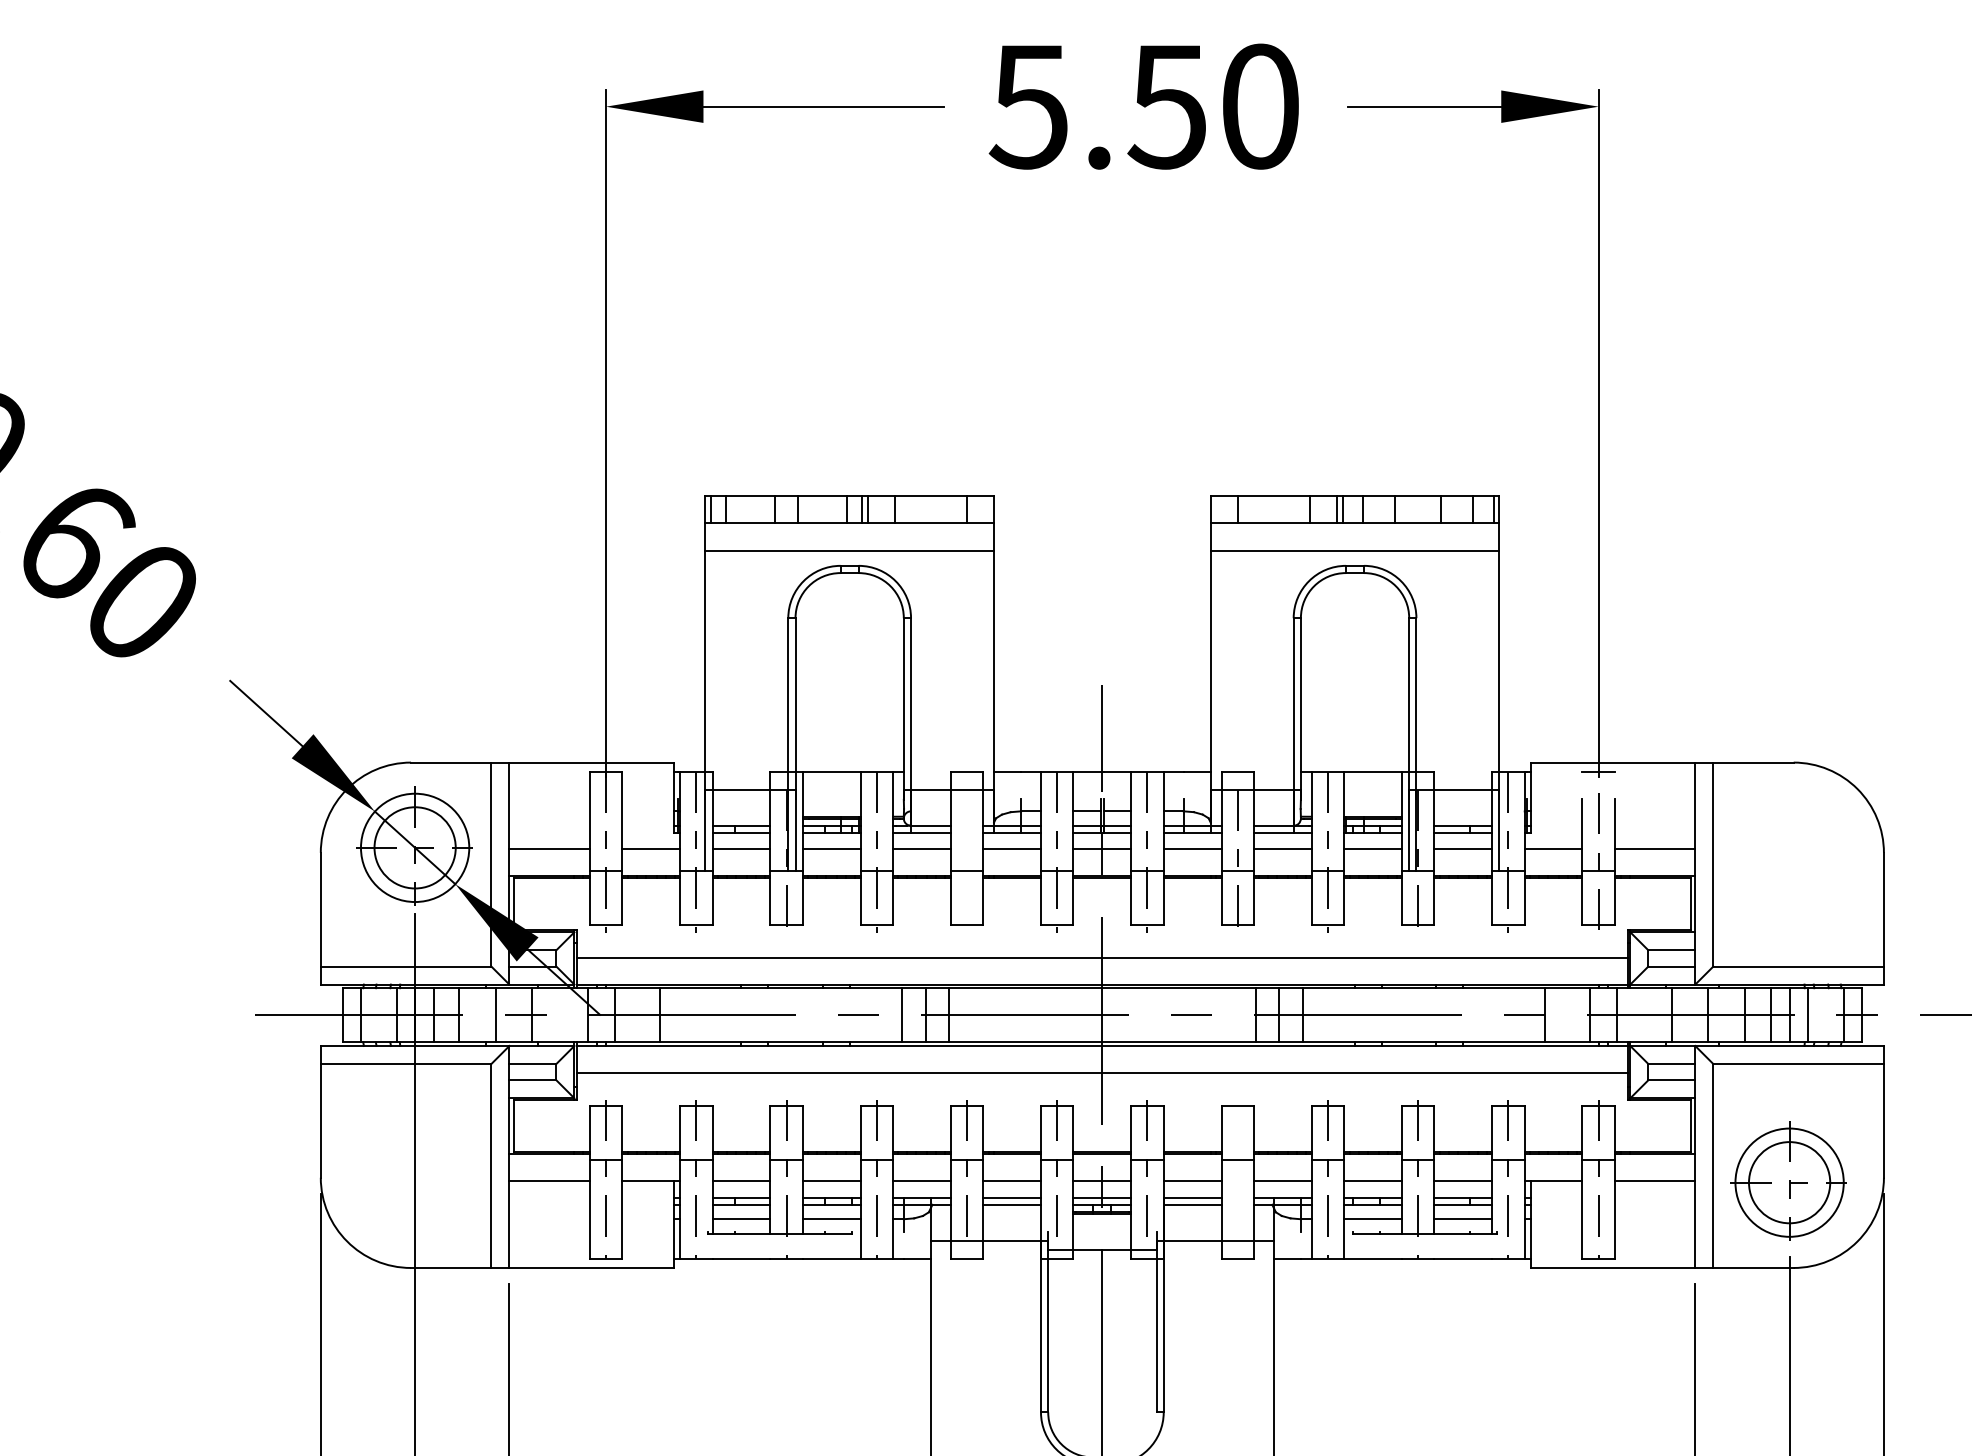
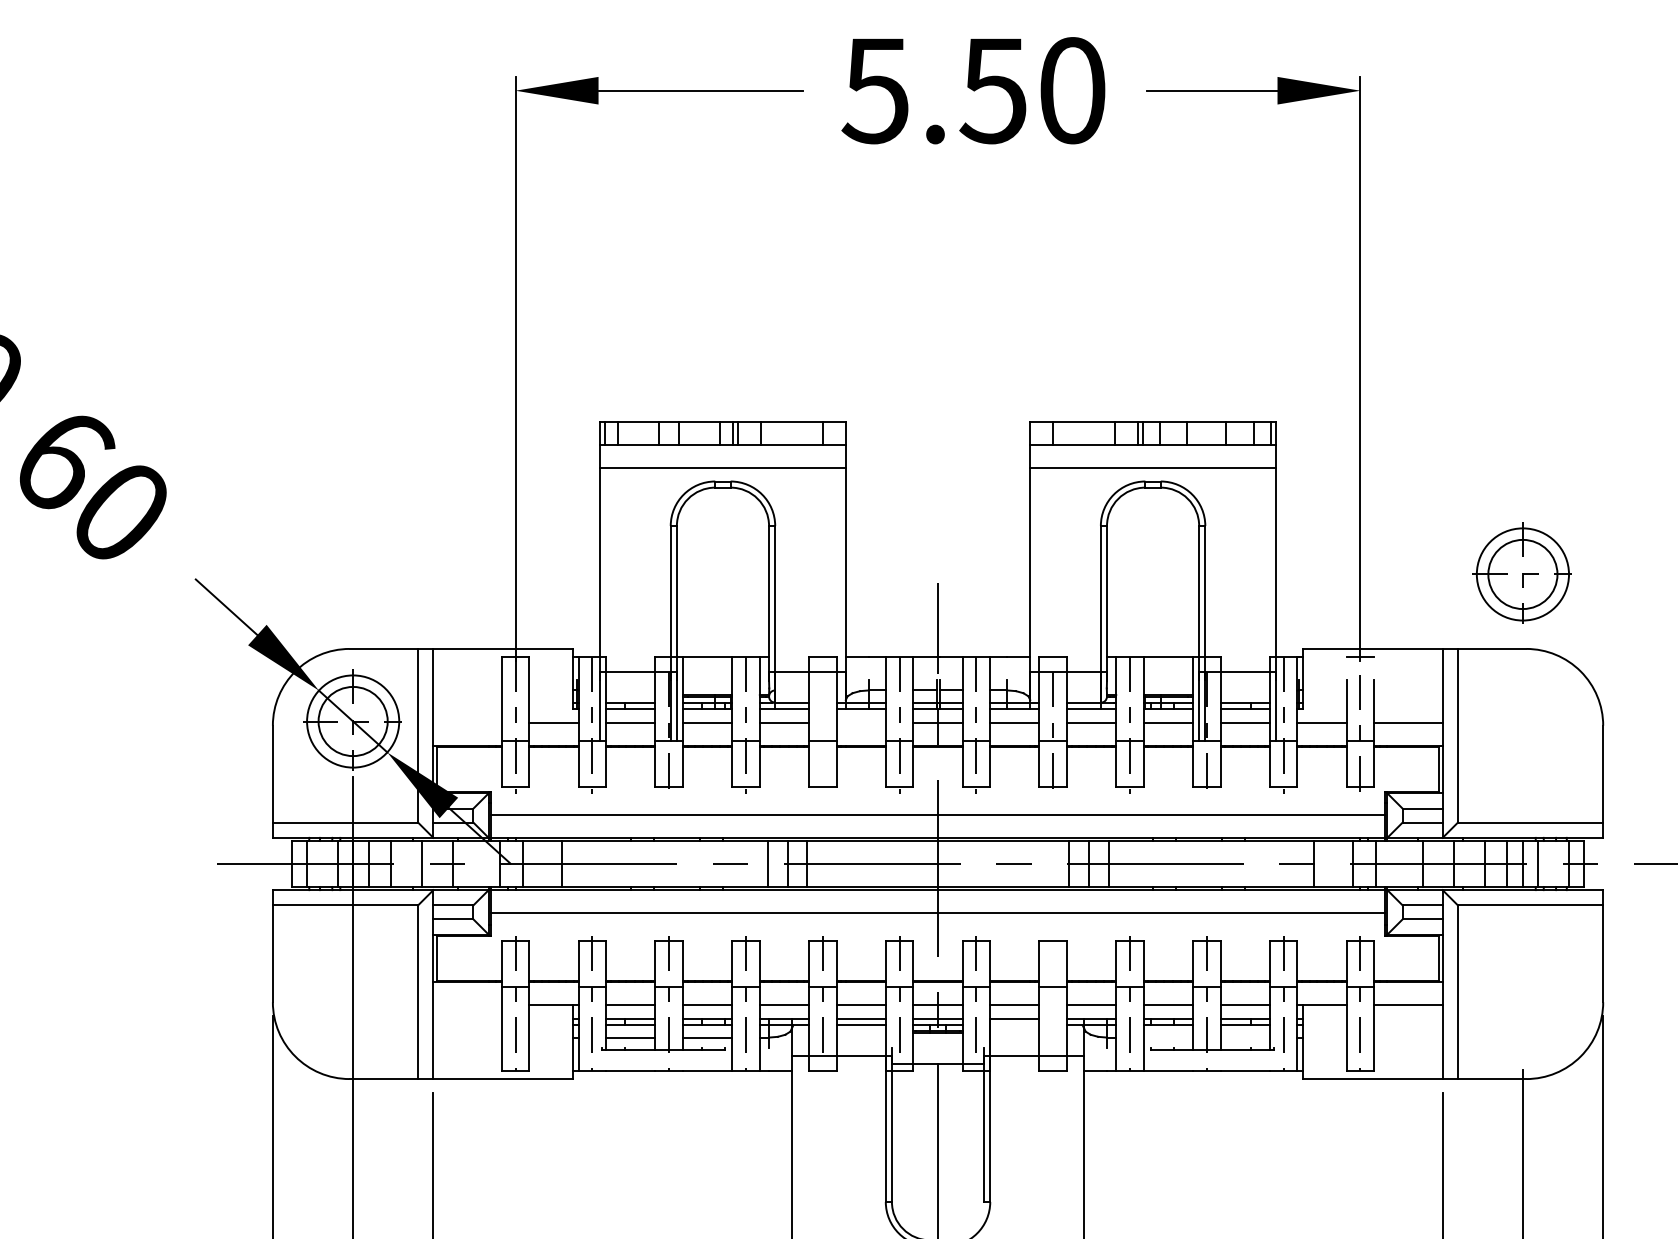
line: (549, 849) -> (467, 722), removed
line: (1011, 849) -> (860, 722), removed
part: (1787, 1180) -> (1521, 572), moved
line: (549, 1181) -> (467, 1005), removed
line: (1192, 1205) -> (1014, 1025), removed
line: (1373, 1219) -> (1168, 1037), removed
line: (1462, 1219) -> (1244, 1037), removed

